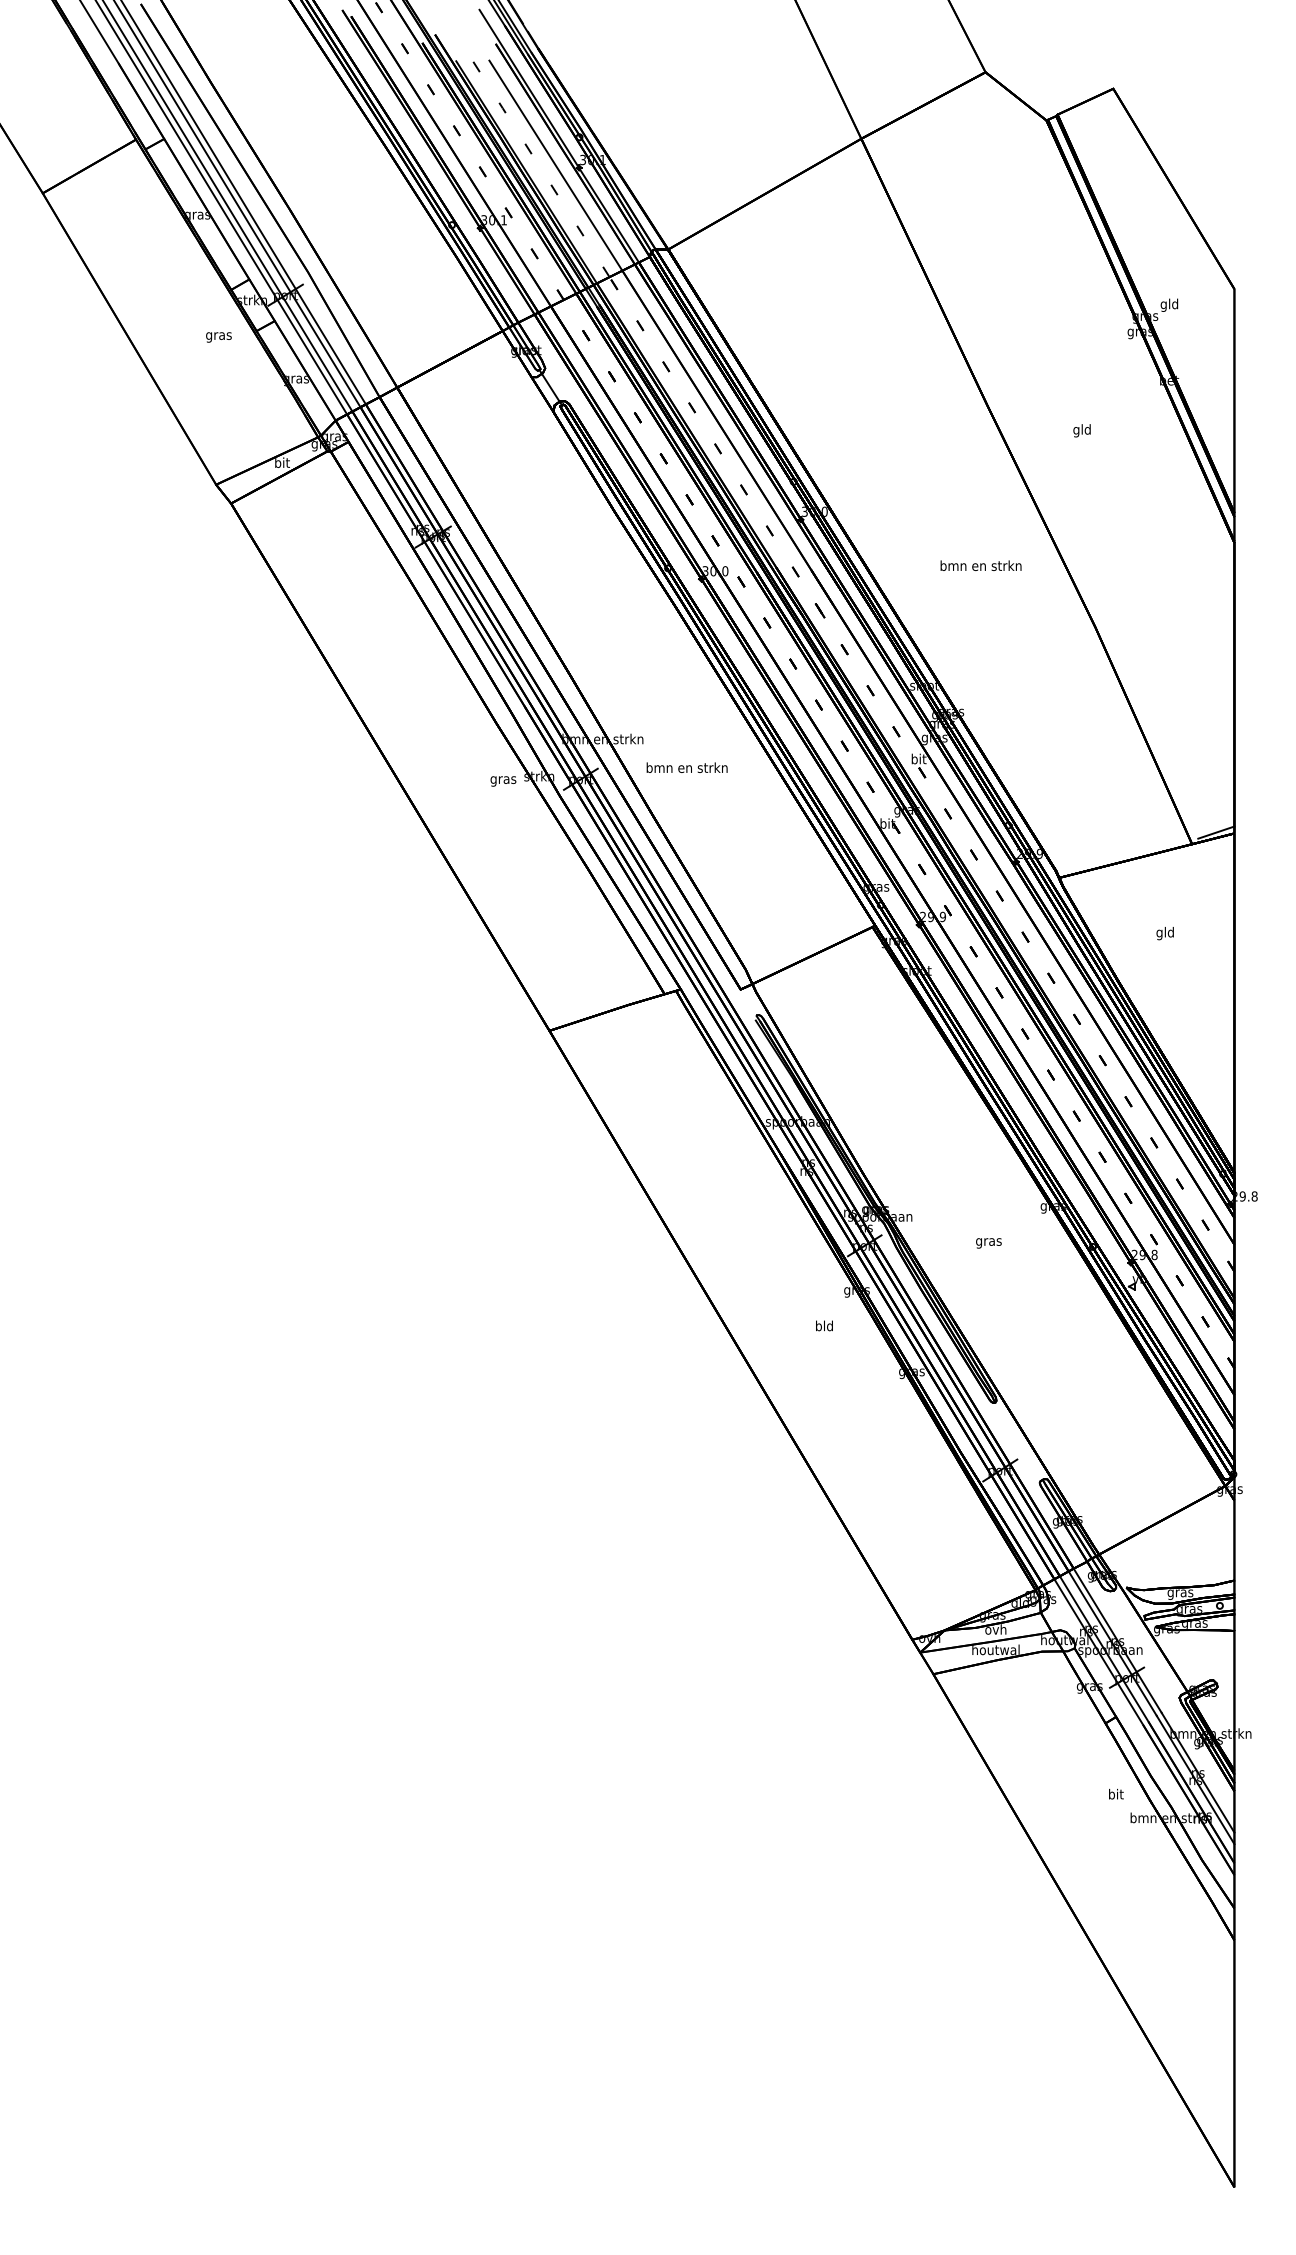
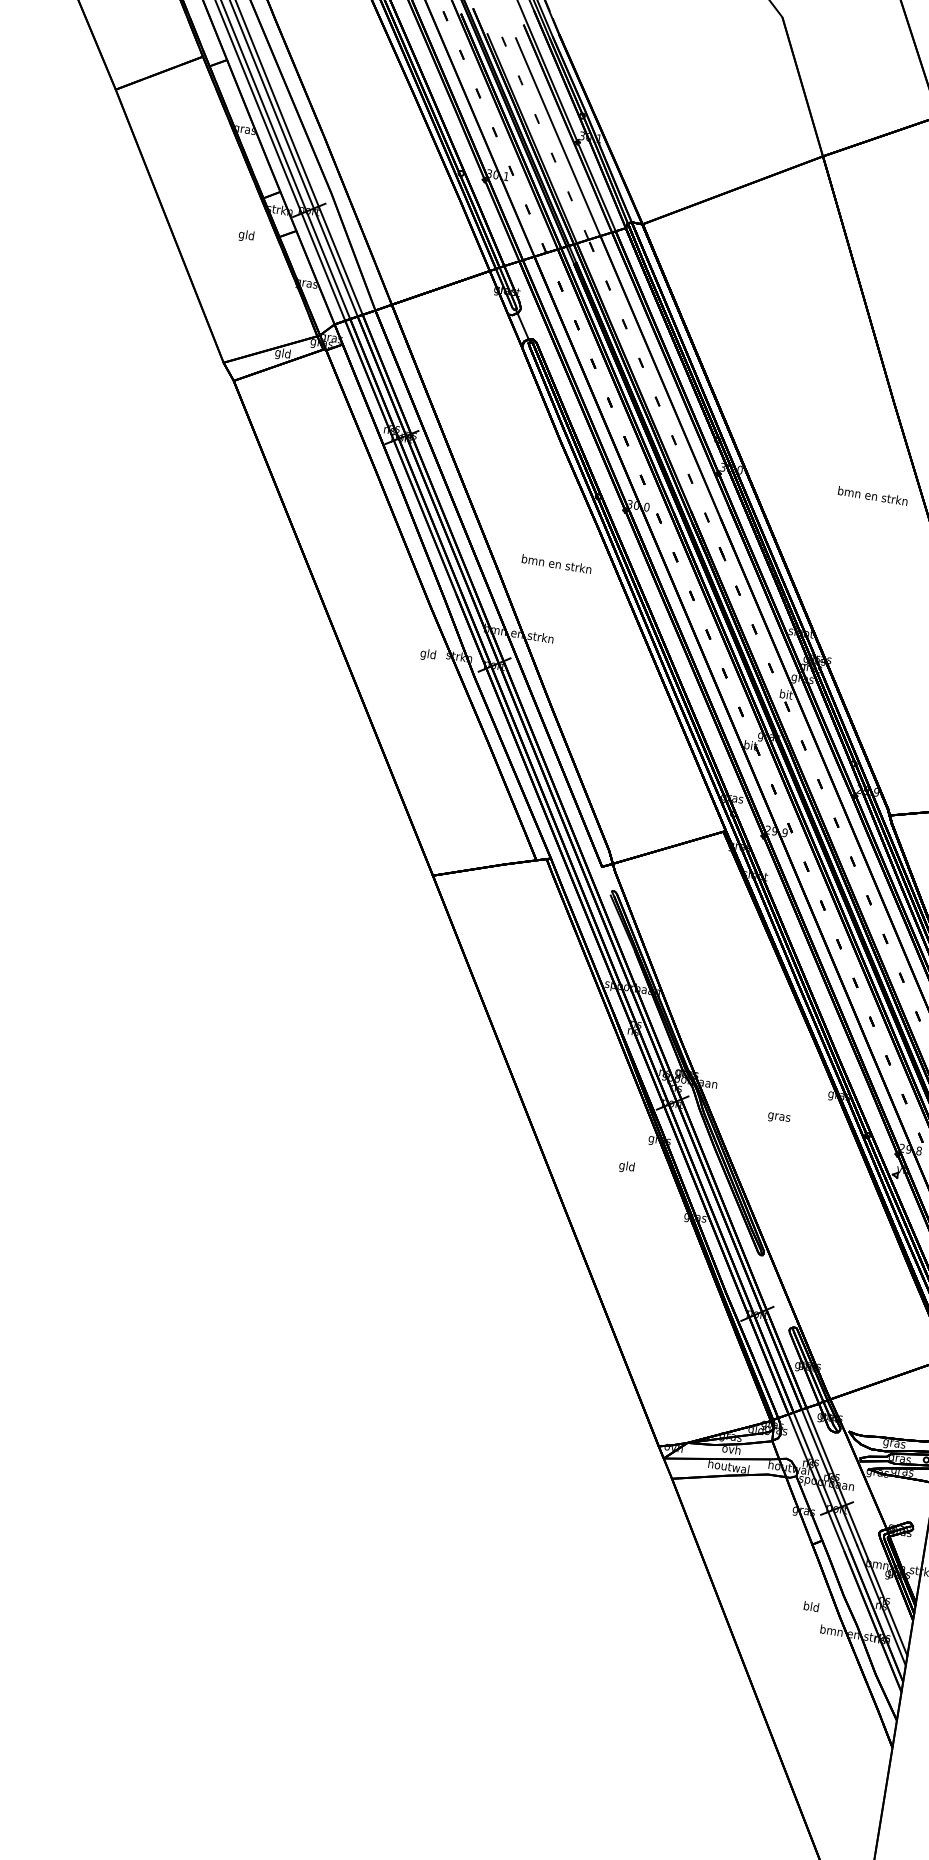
text: (218, 335) -> (246, 235), gras -> gld
text: (281, 463) -> (282, 353), bit -> gld
text: (980, 565) -> (872, 495), moved
text: (686, 767) -> (556, 563), moved
text: (503, 779) -> (428, 654), gras -> gld
text: (818, 1326) -> (621, 1165), bld -> gld
text: (1115, 1793) -> (811, 1605), bit -> bld

